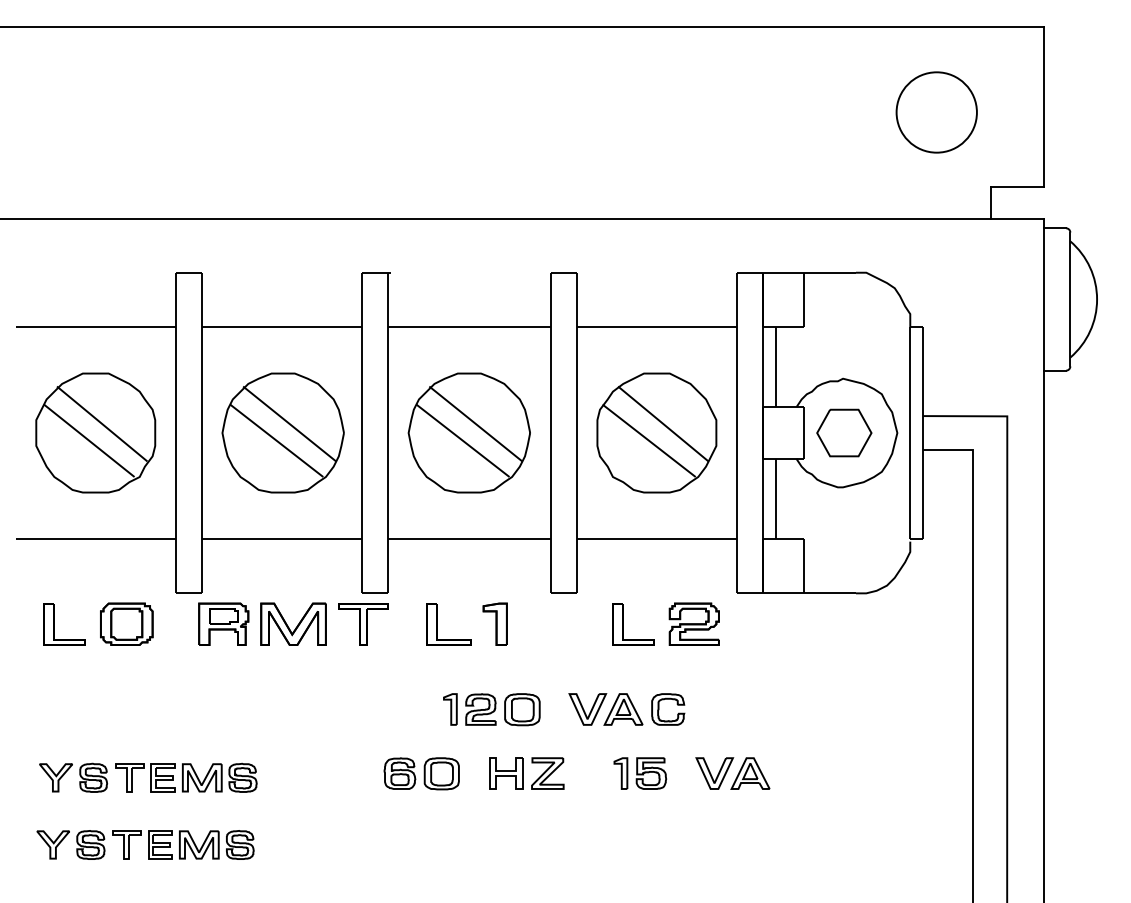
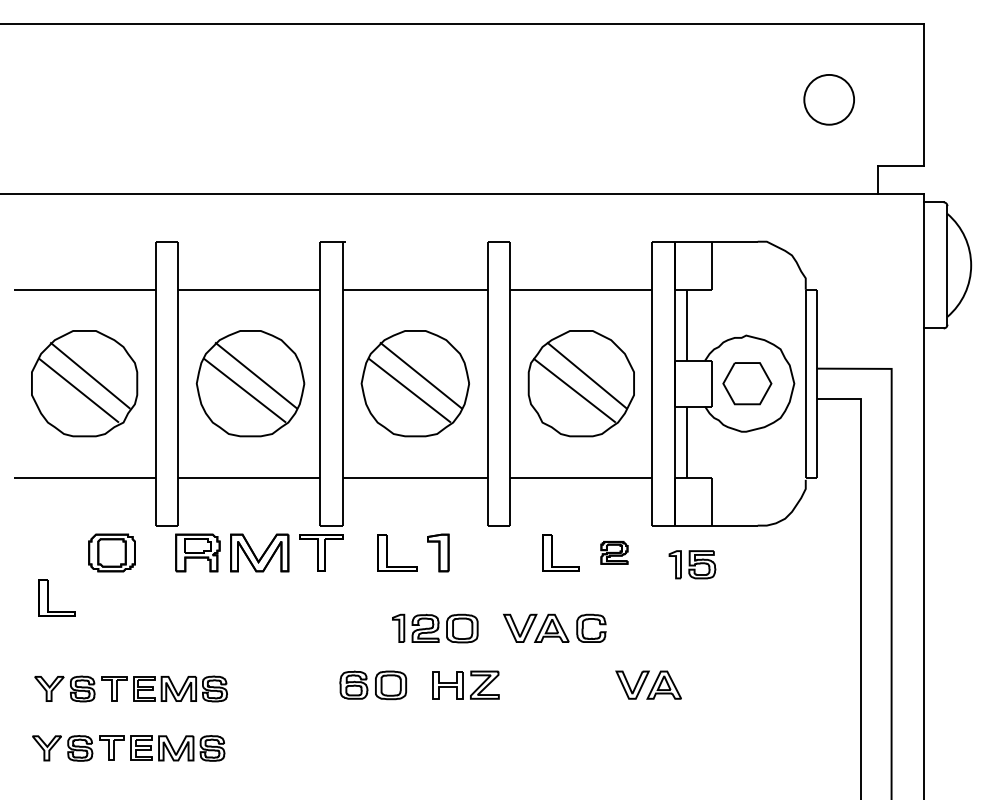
circle: (936, 112) -> (828, 99), size x0.7
part: (693, 623) -> (613, 552), size x0.6
part: (54, 624) -> (48, 598), moved
part: (640, 773) -> (692, 564), moved

